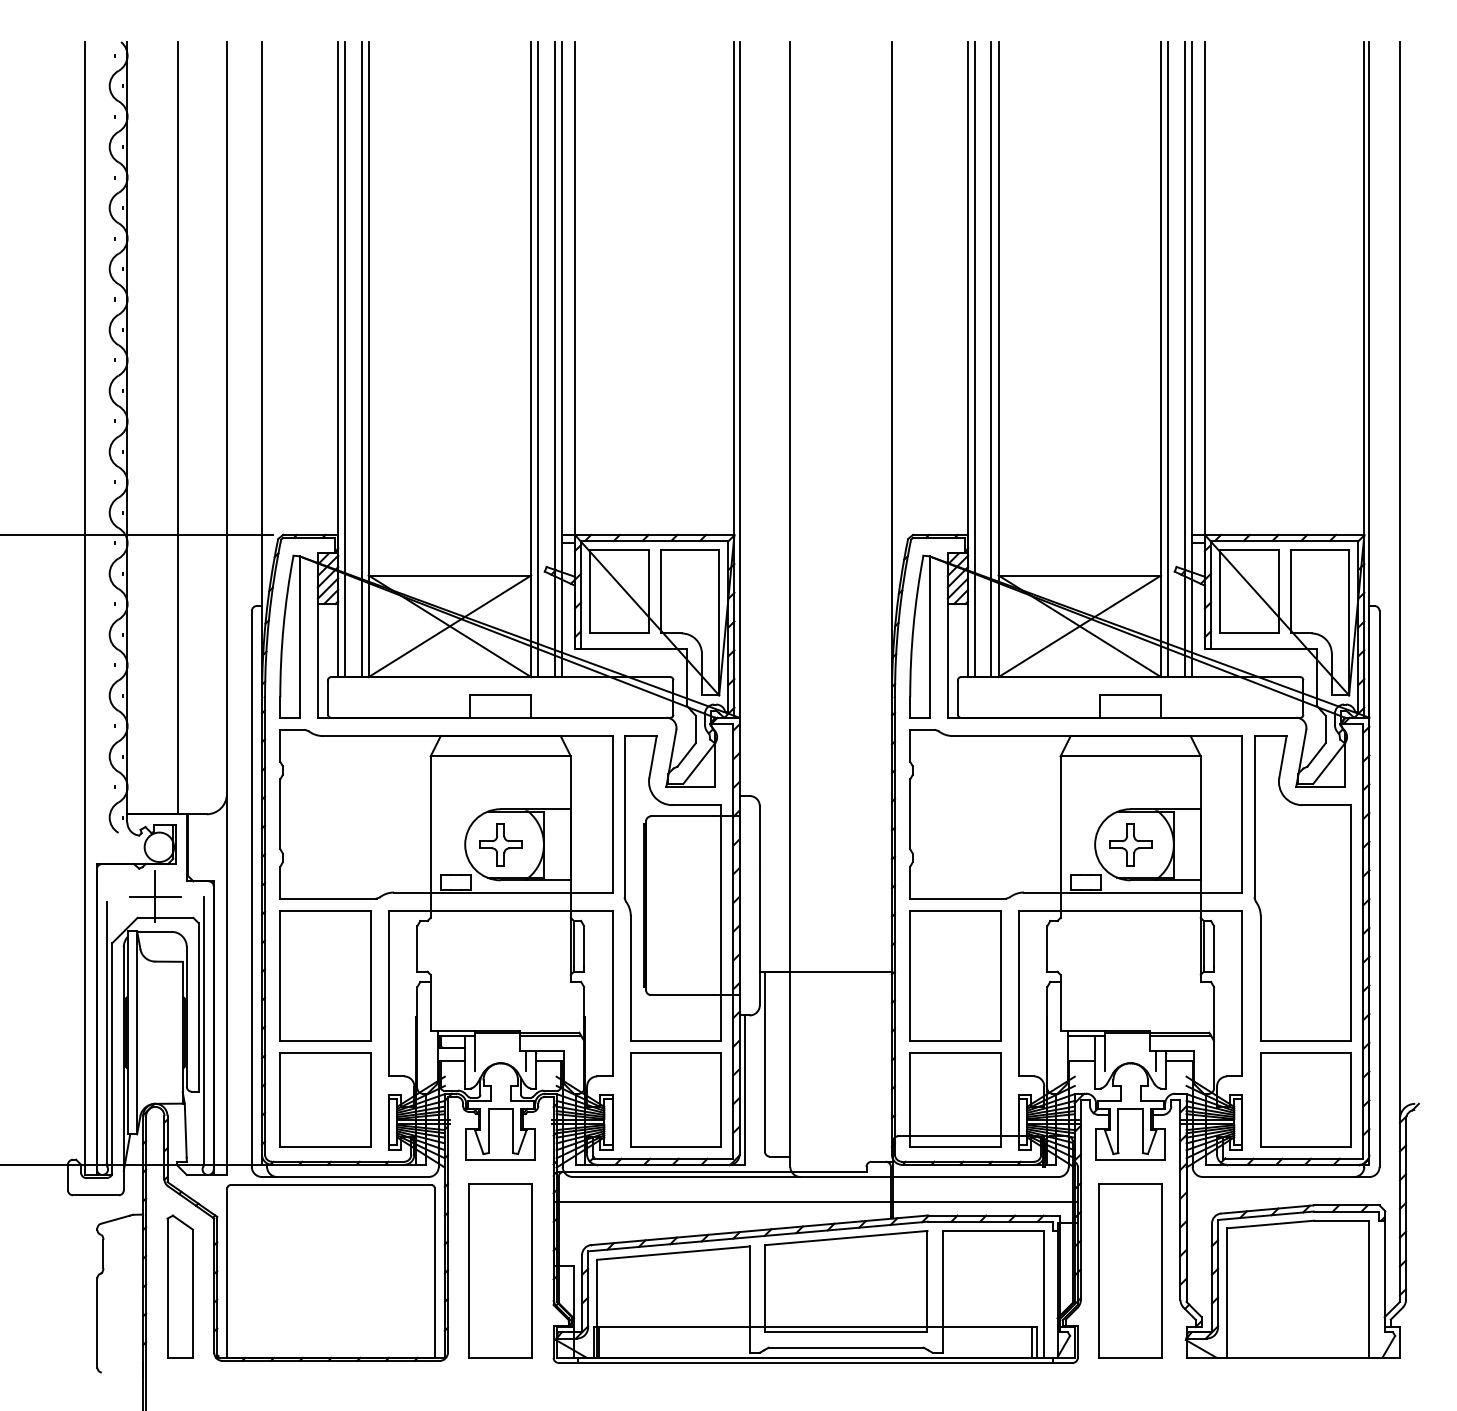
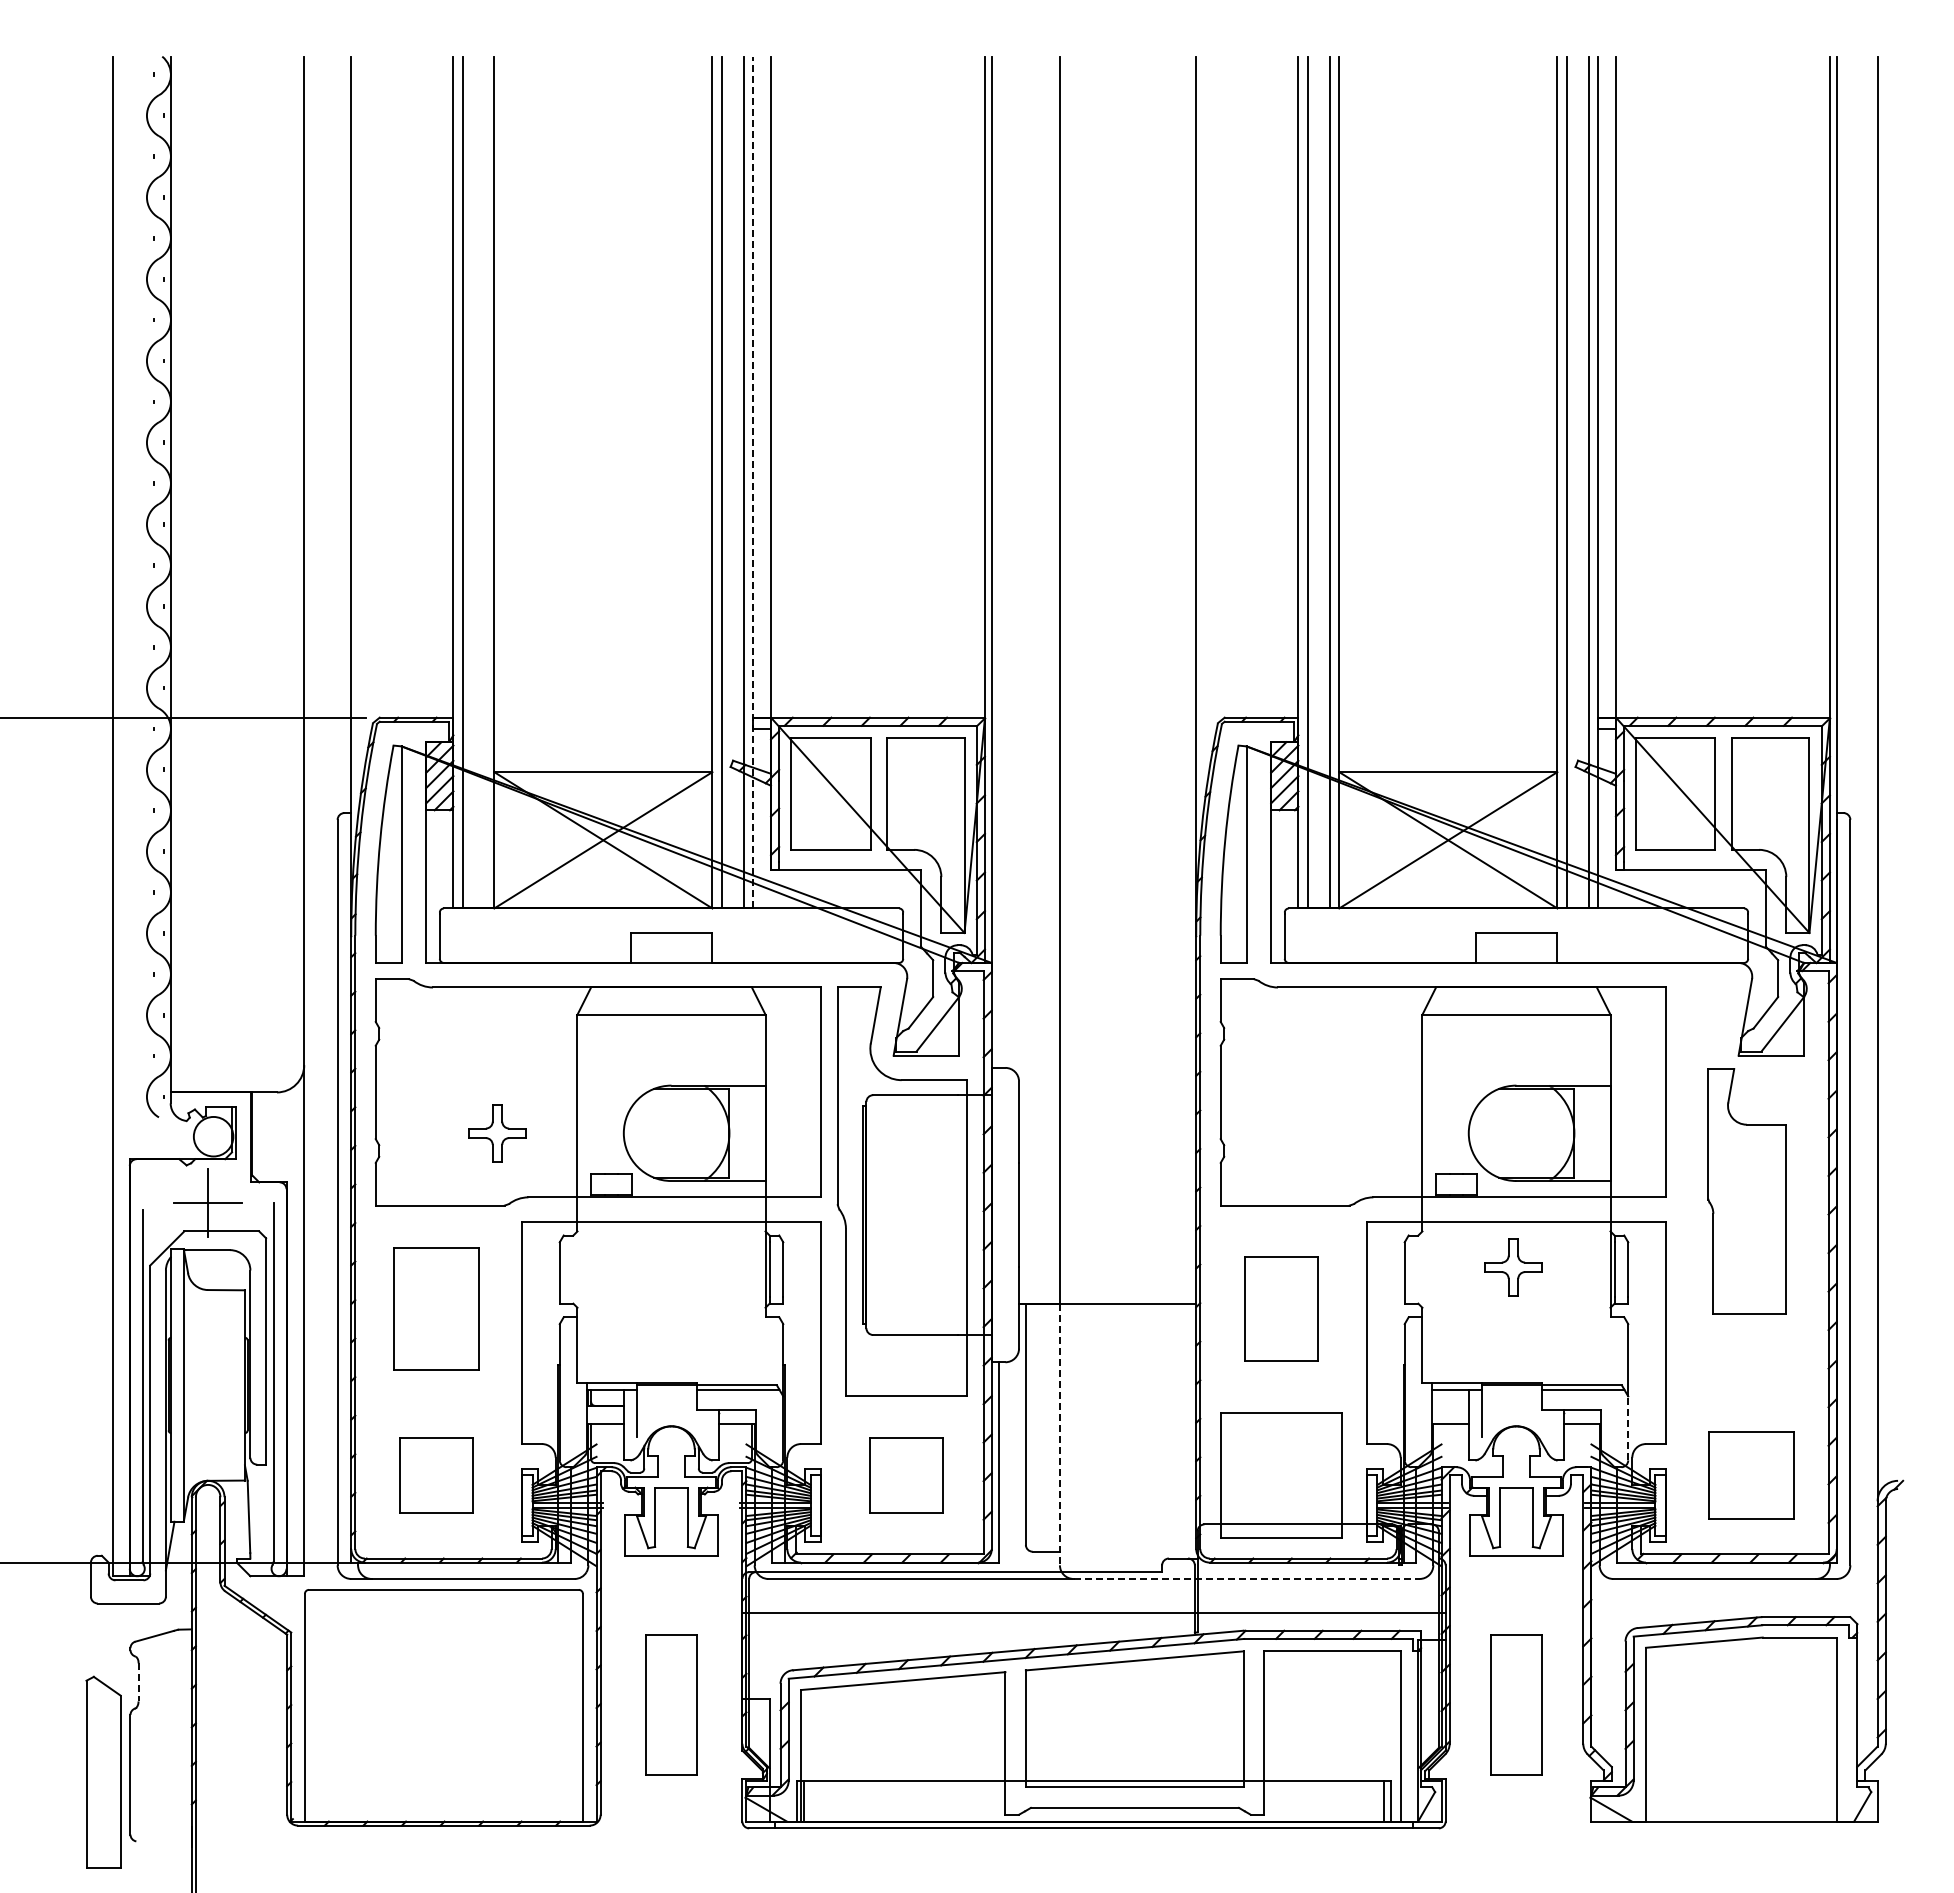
line: (361, 359) -> (484, 482), removed
line: (561, 359) -> (753, 482), solid -> dashed
line: (177, 428) -> (238, 574), removed
part: (500, 844) -> (497, 1133), moved
part: (1130, 844) -> (1513, 1267), moved
part: (1302, 888) -> (1746, 1191), size x0.6
part: (325, 975) -> (436, 1308), size x0.7
part: (955, 975) -> (1281, 1308), size x0.6
line: (526, 1061) -> (705, 1423), removed
line: (1156, 1061) -> (1550, 1423), removed
line: (1214, 1064) -> (1628, 1427), solid -> dashed
line: (790, 1069) -> (1059, 1434), solid -> dashed
part: (325, 1099) -> (436, 1475), size x0.6
part: (675, 1099) -> (906, 1475), size x0.6
part: (1305, 1099) -> (1751, 1475), size x0.7
line: (930, 1176) -> (1247, 1578), solid -> dashed
line: (103, 1254) -> (138, 1682), solid -> dashed
part: (500, 1271) -> (671, 1705), size x0.6
part: (1130, 1271) -> (1516, 1705), size x0.6
part: (180, 1286) -> (103, 1771), moved

